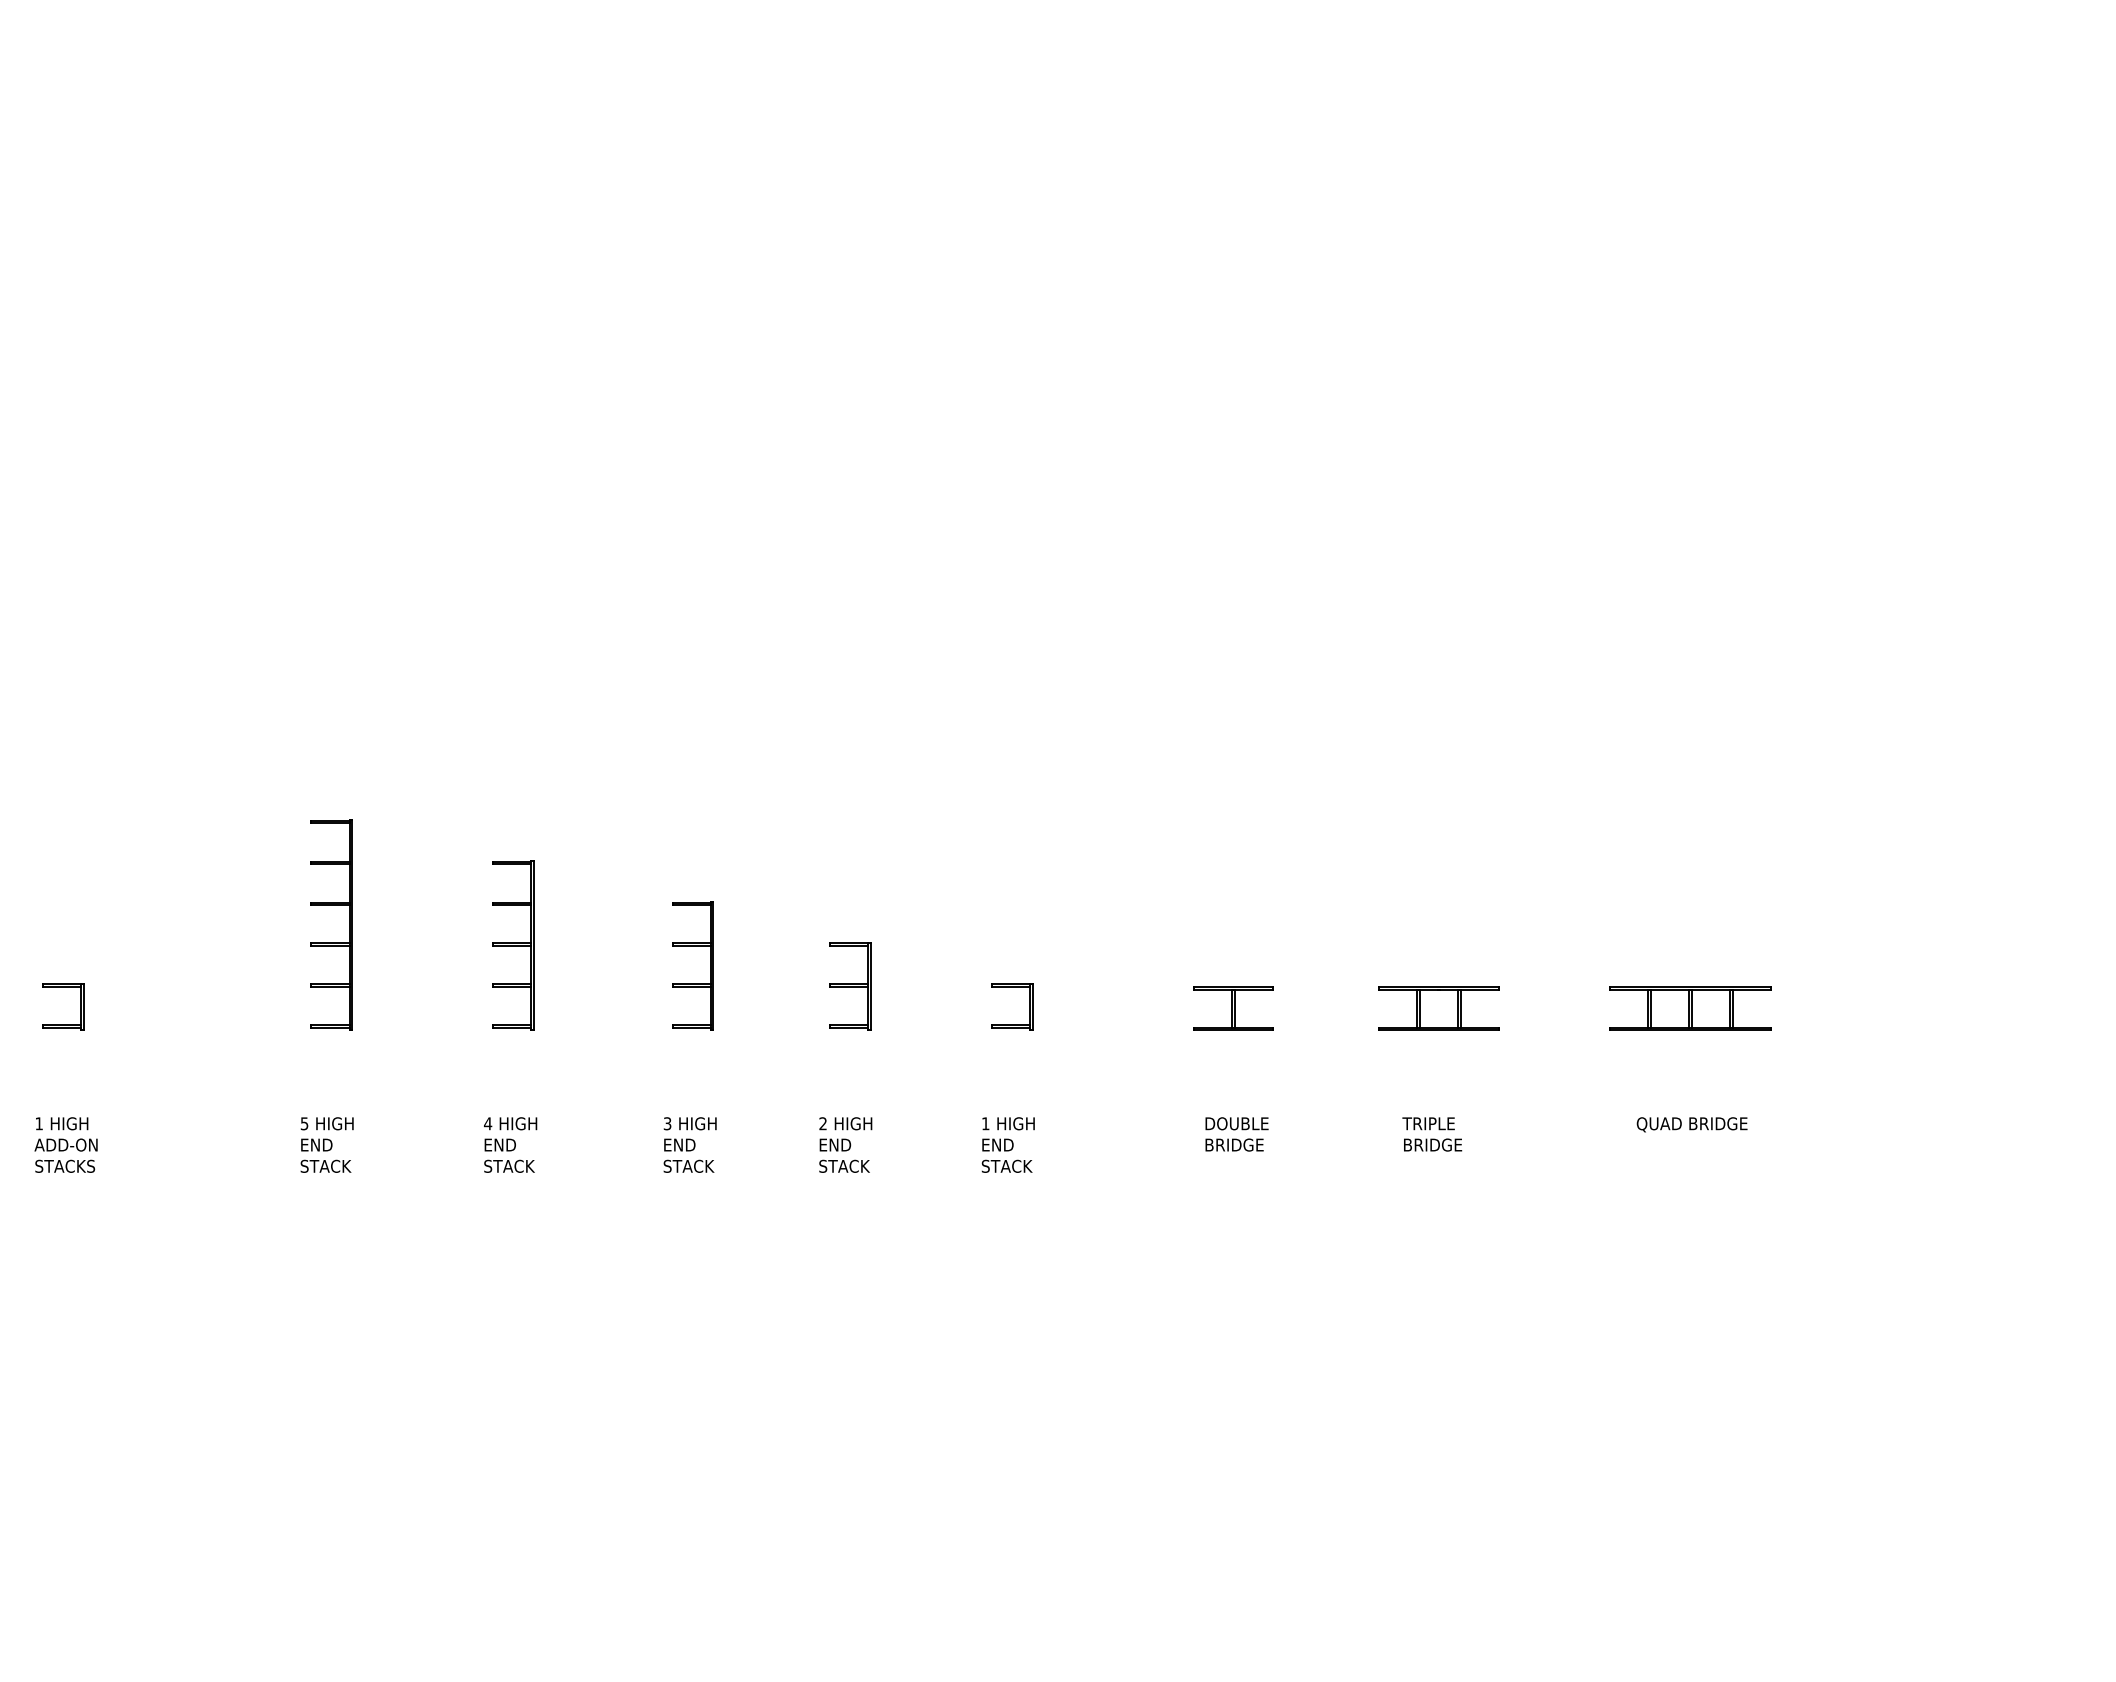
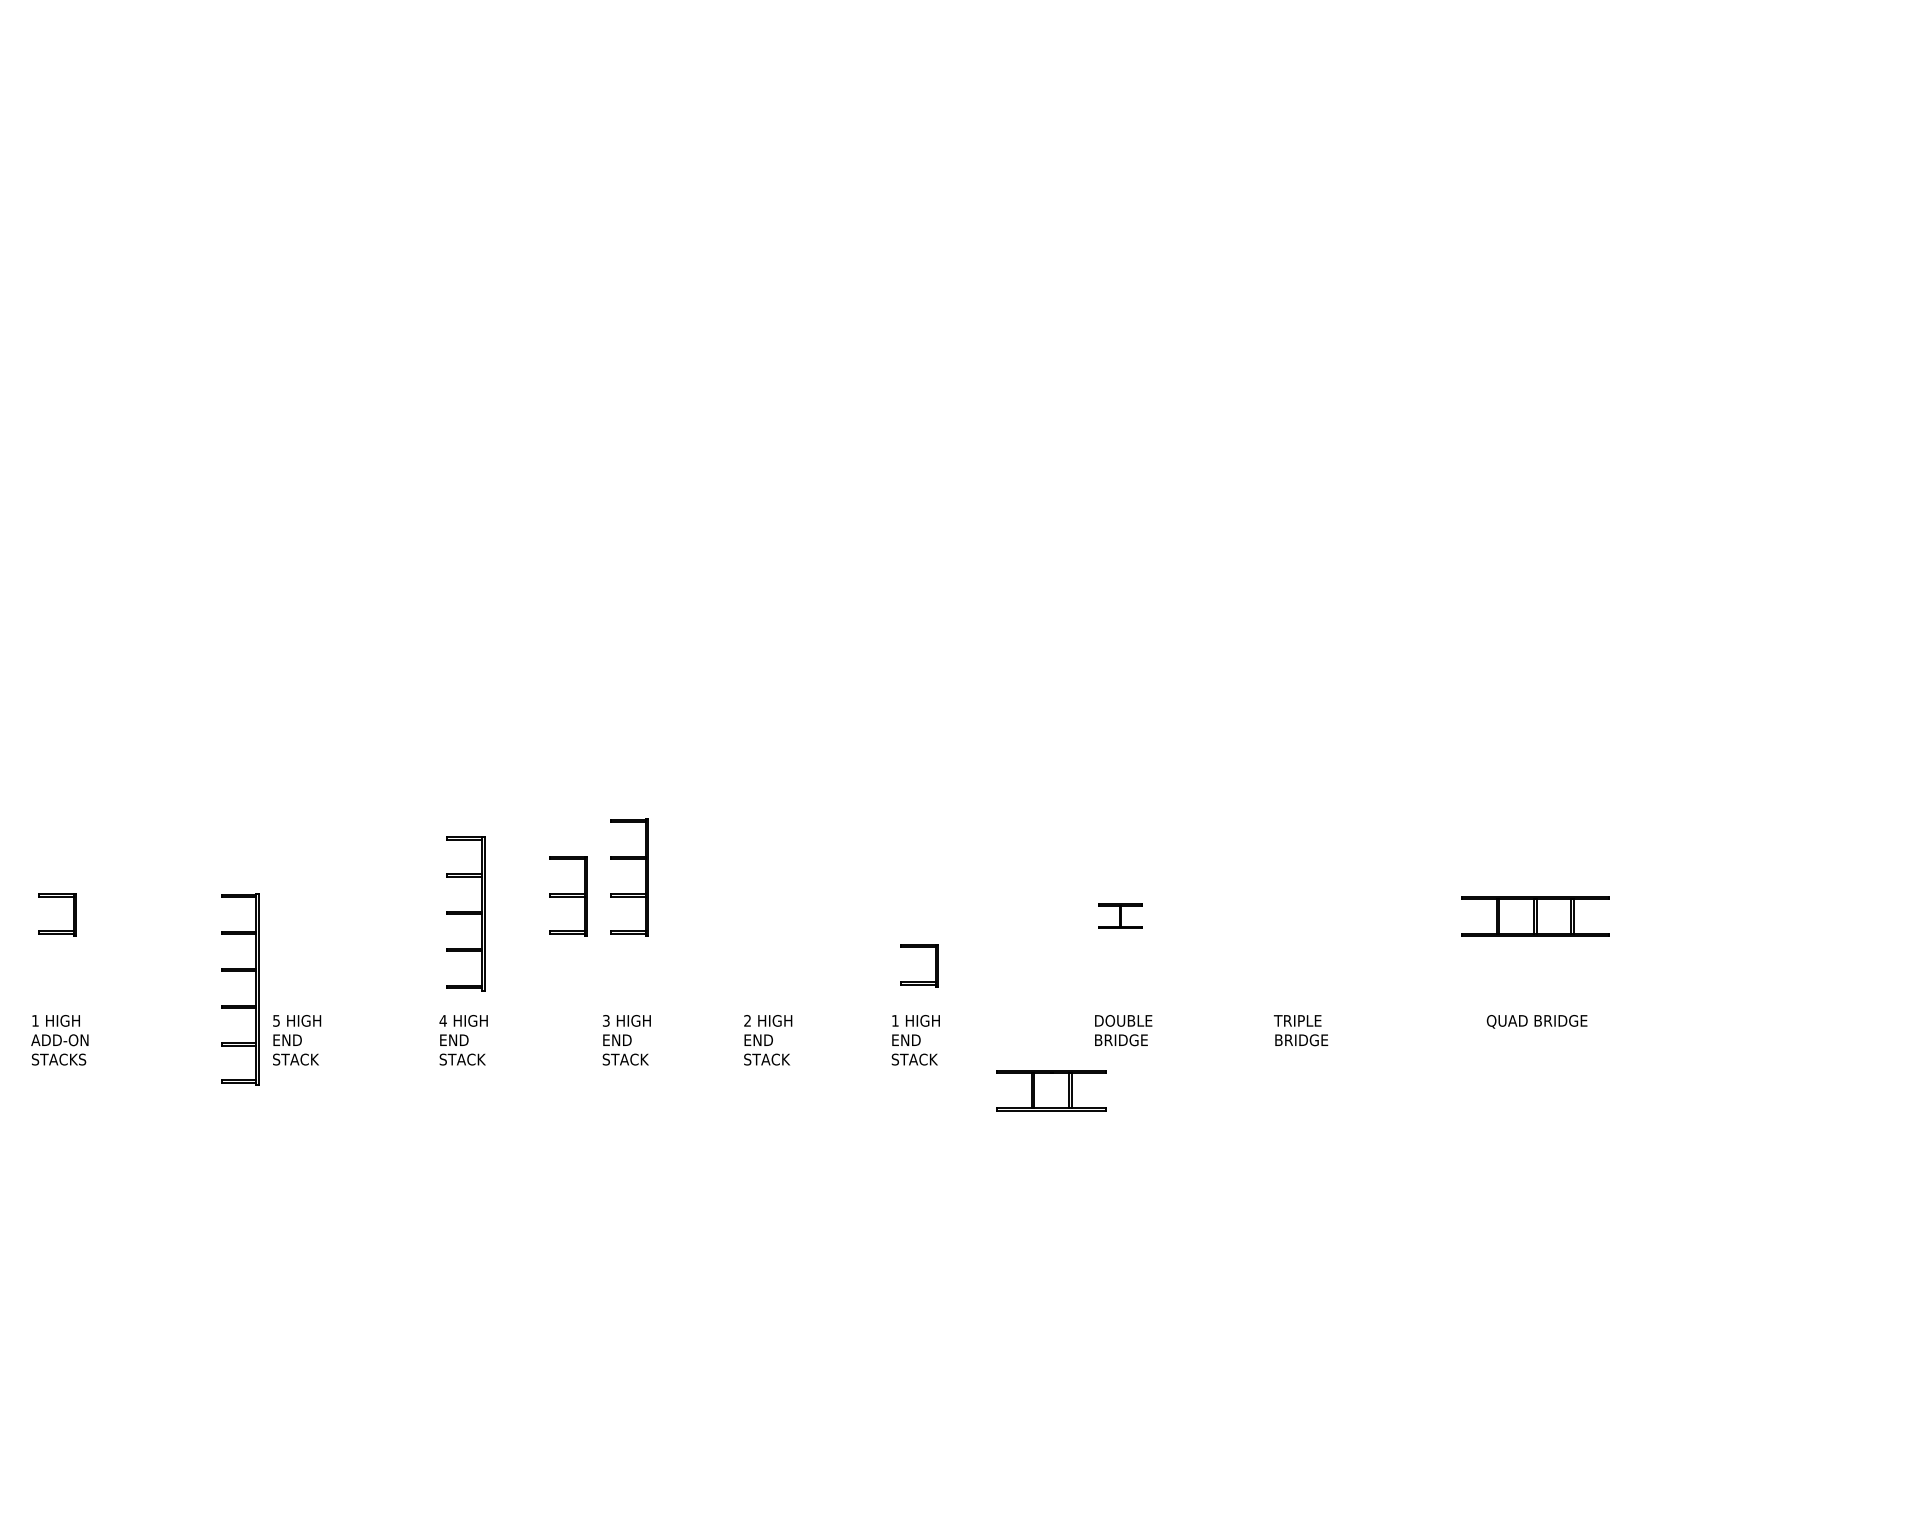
part: (349, 924) -> (256, 988), moved
part: (513, 945) -> (466, 913), moved
part: (850, 986) -> (568, 896), moved
part: (1029, 1006) -> (935, 965), moved
part: (1233, 1008) -> (1120, 916), size x0.6
part: (1438, 1008) -> (1051, 1090), moved

